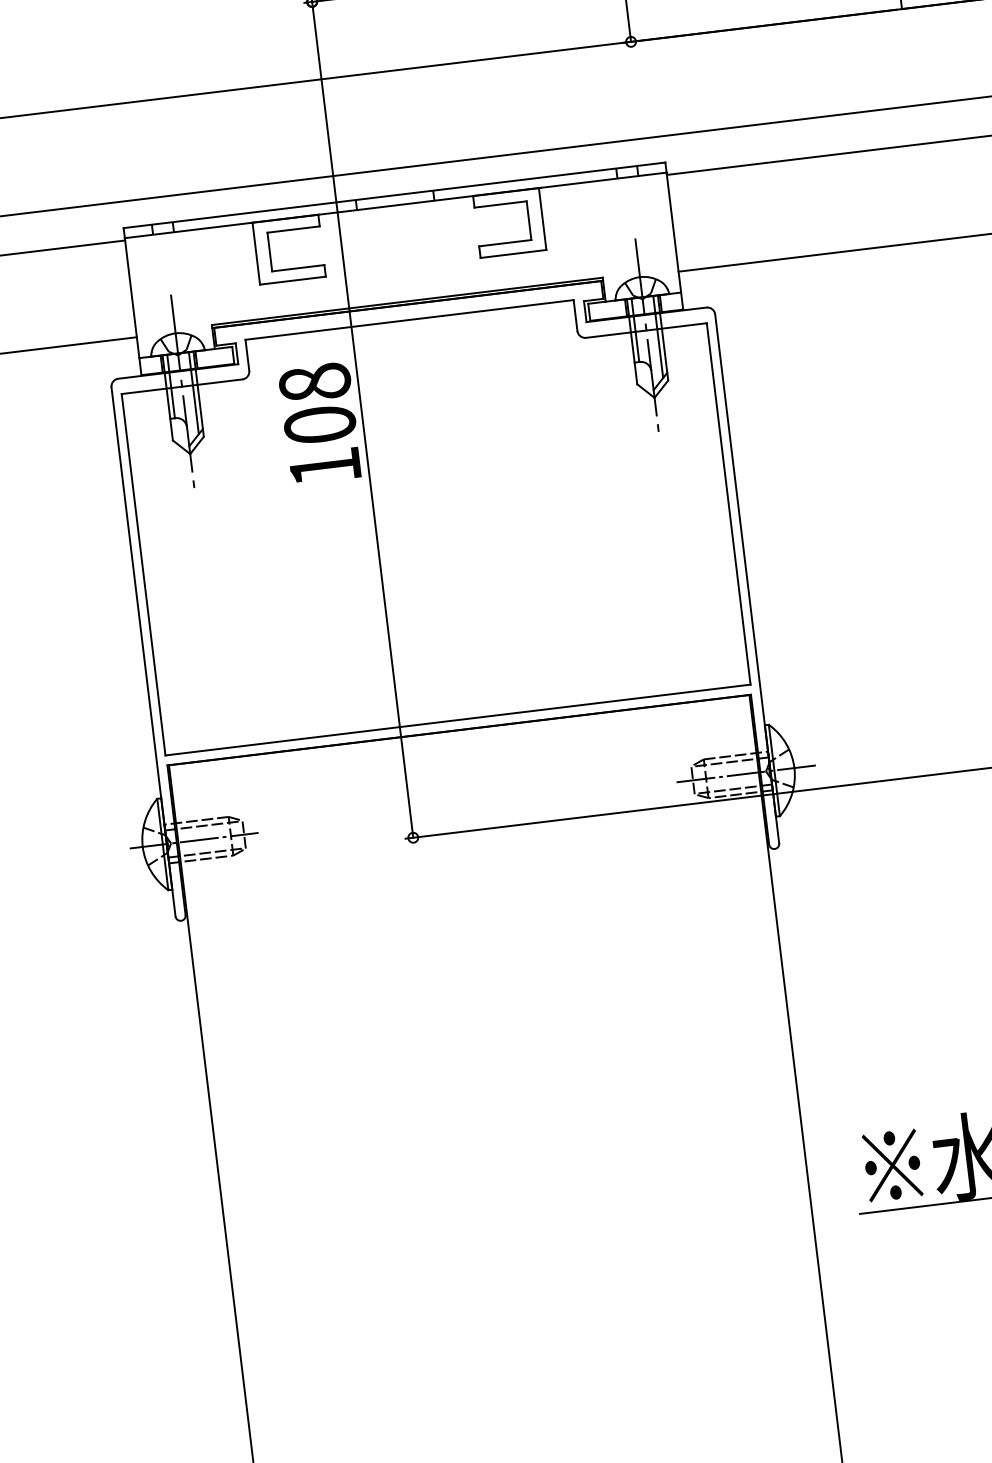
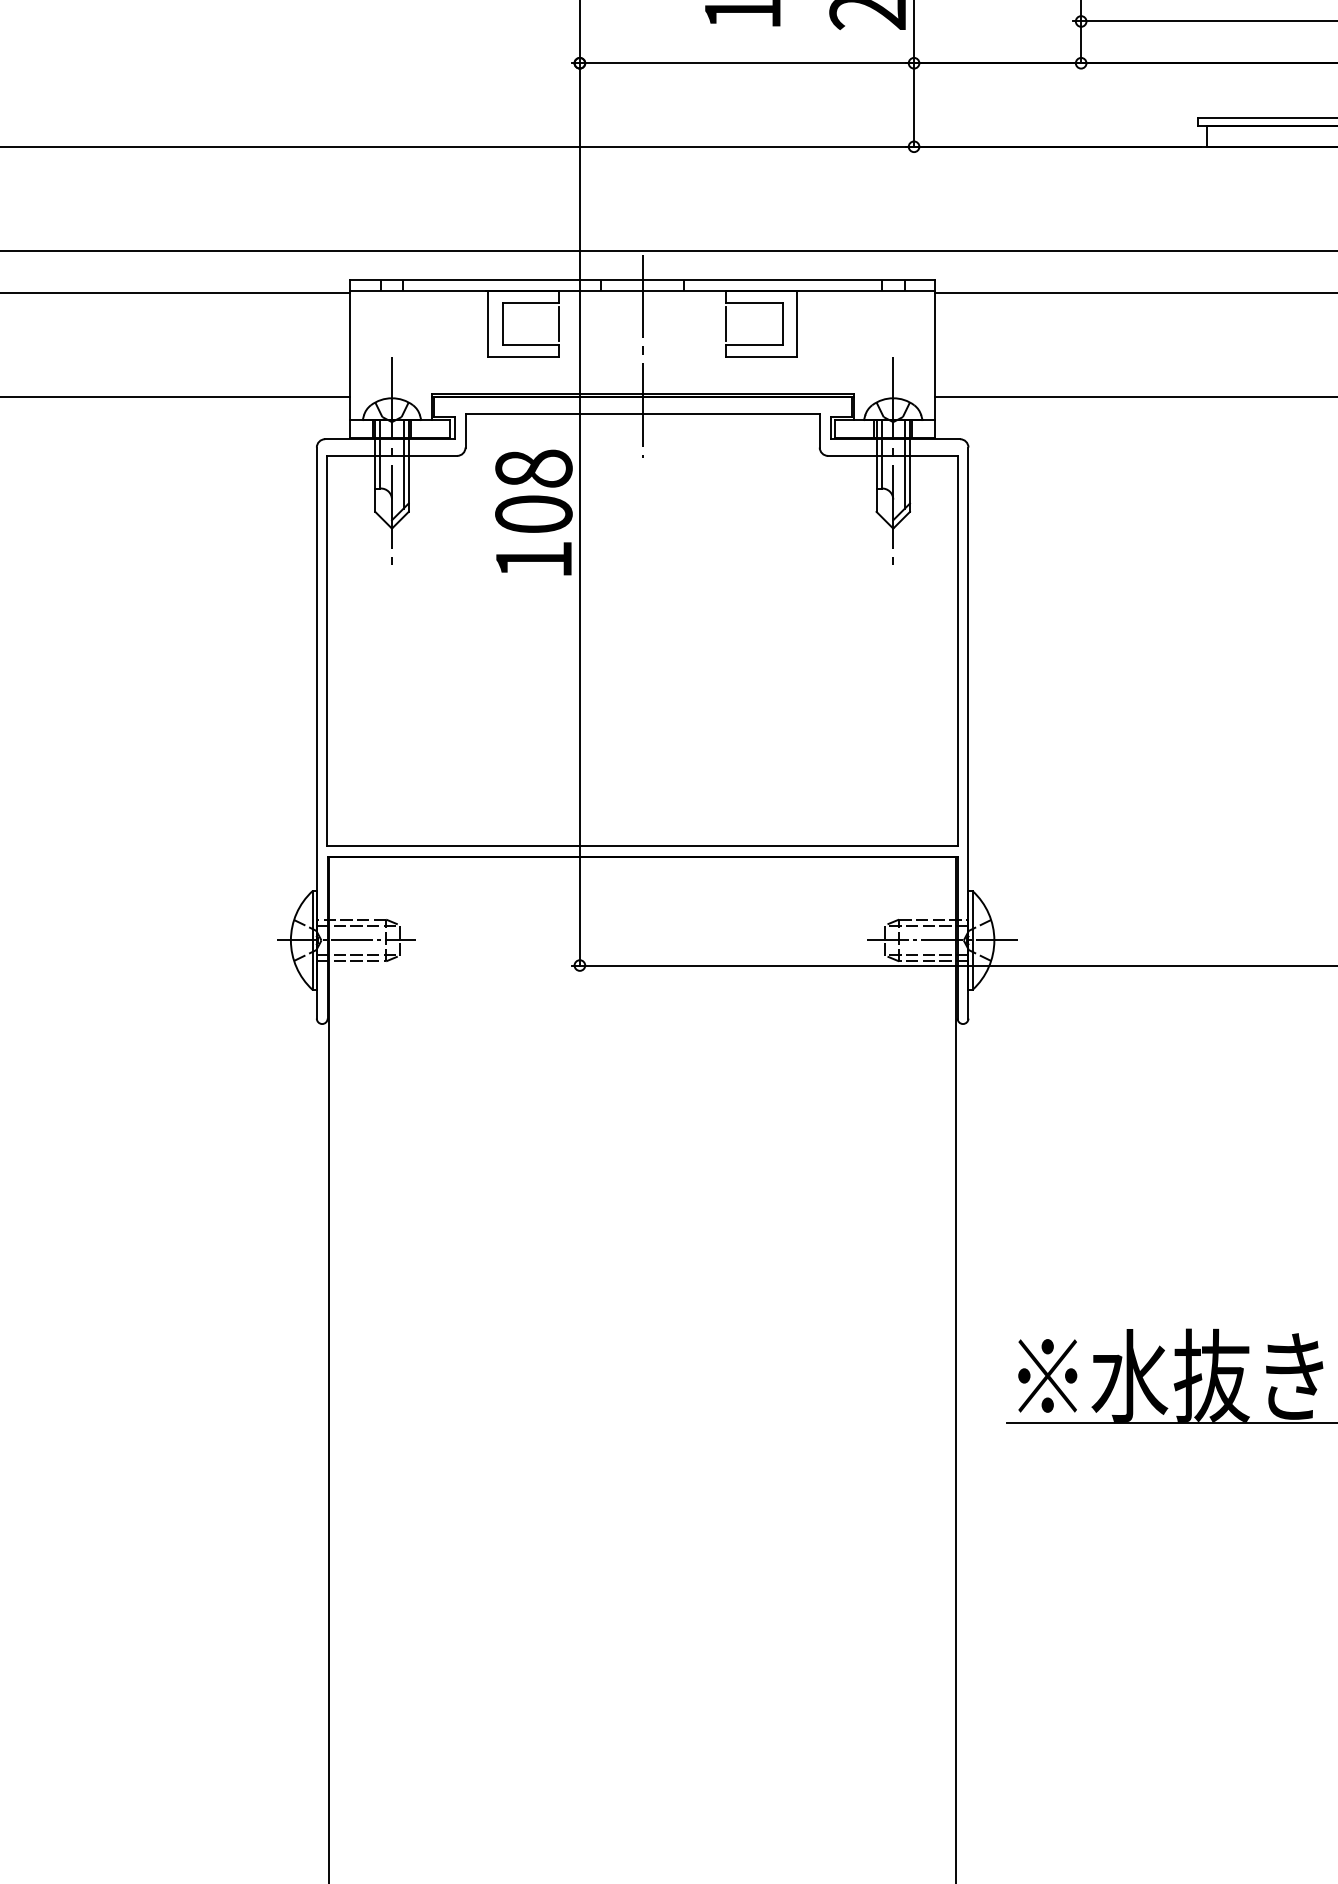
line: (477, 226) -> (726, 323), added
line: (322, 245) -> (559, 323), added
line: (403, 266) -> (642, 356), added

